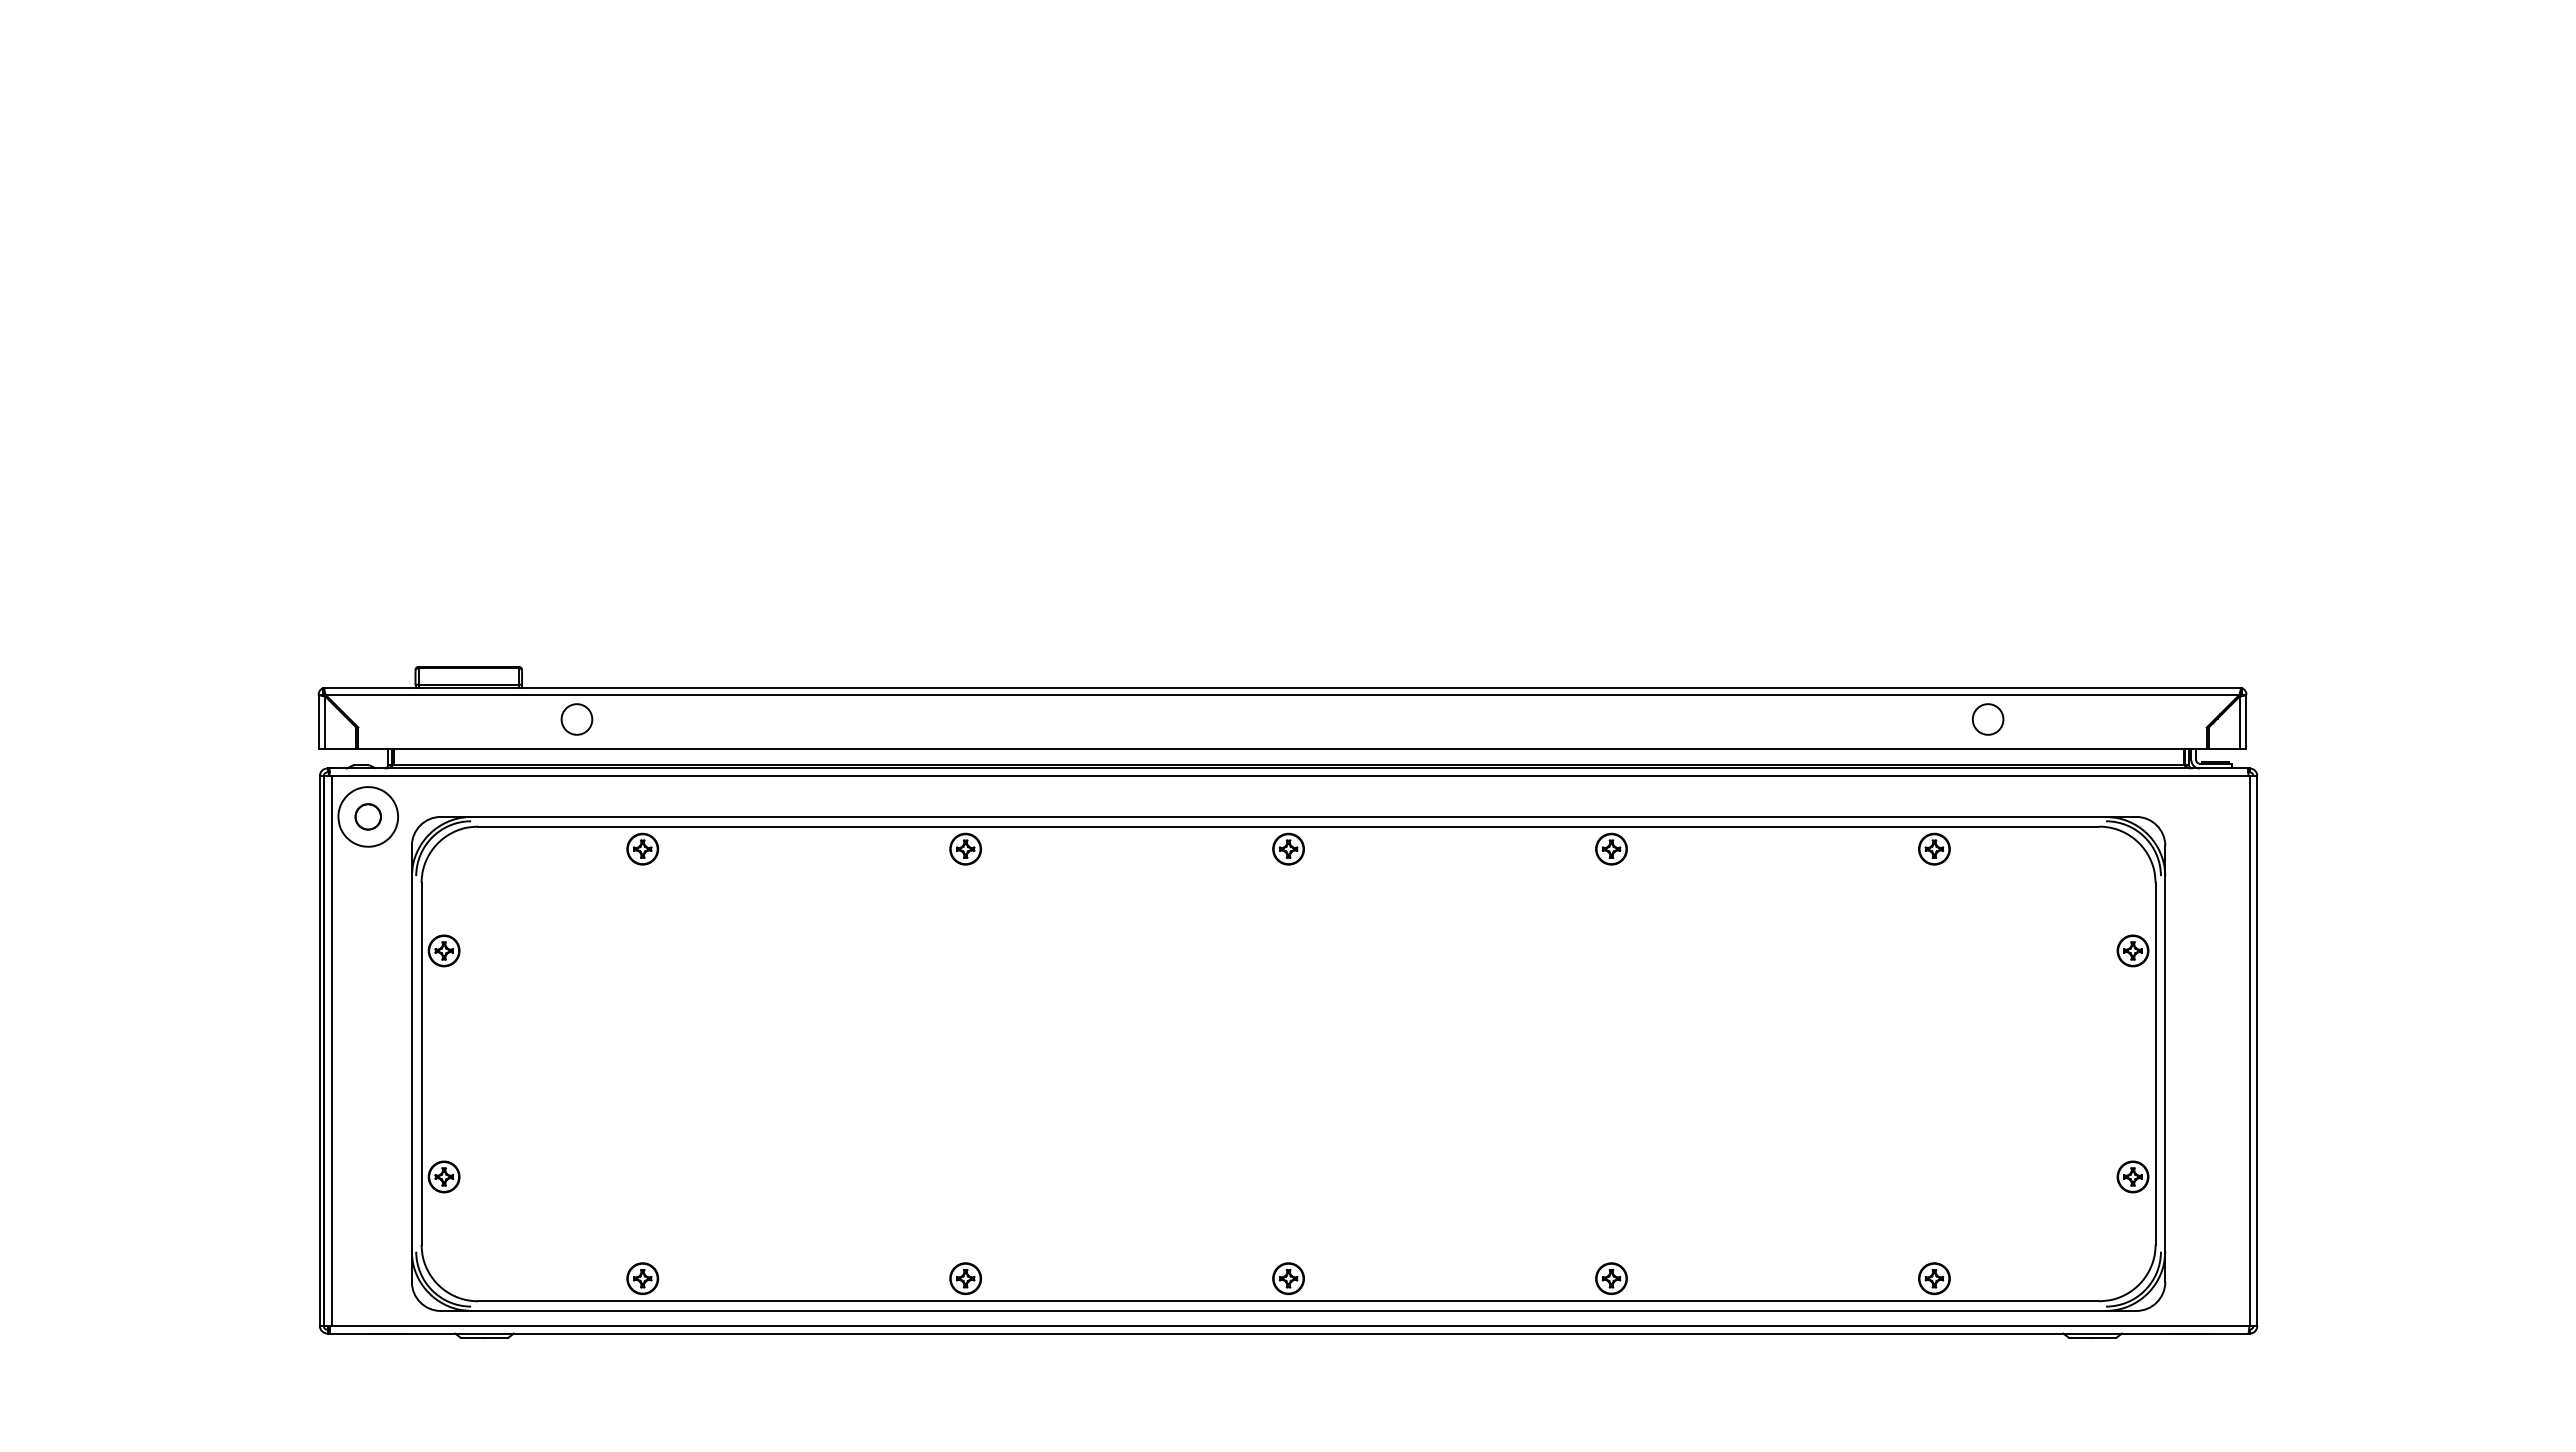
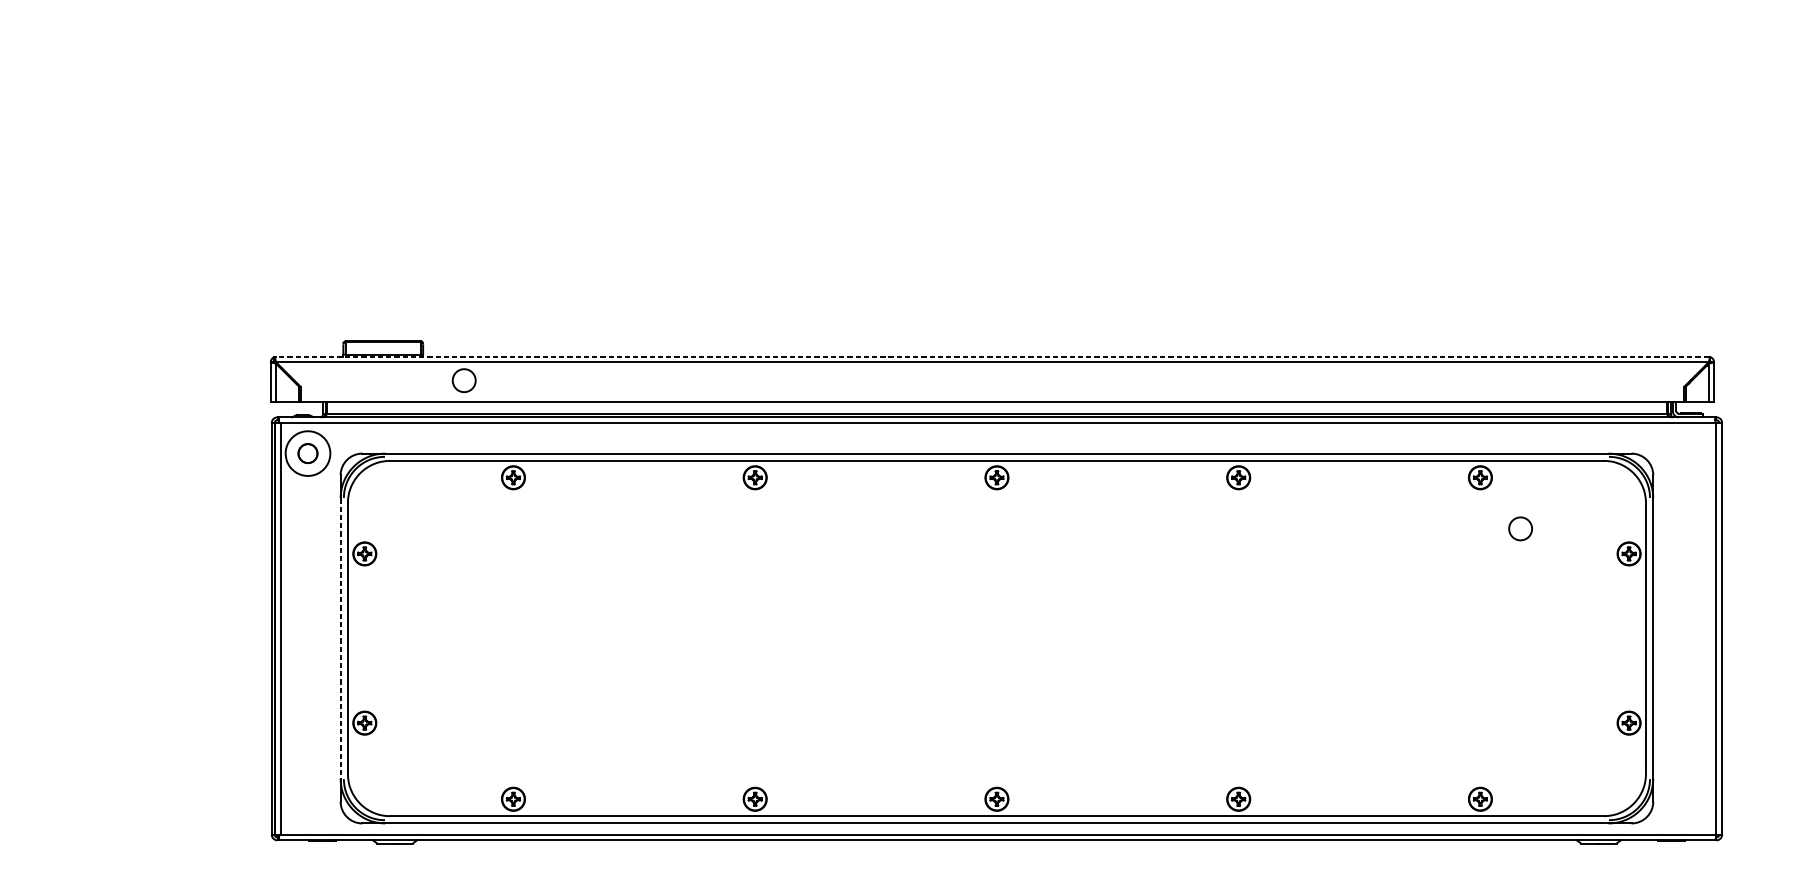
line: (1282, 687) -> (992, 356), solid -> dashed
circle: (1987, 719) -> (1520, 528), moved
line: (411, 1064) -> (340, 638), solid -> dashed

